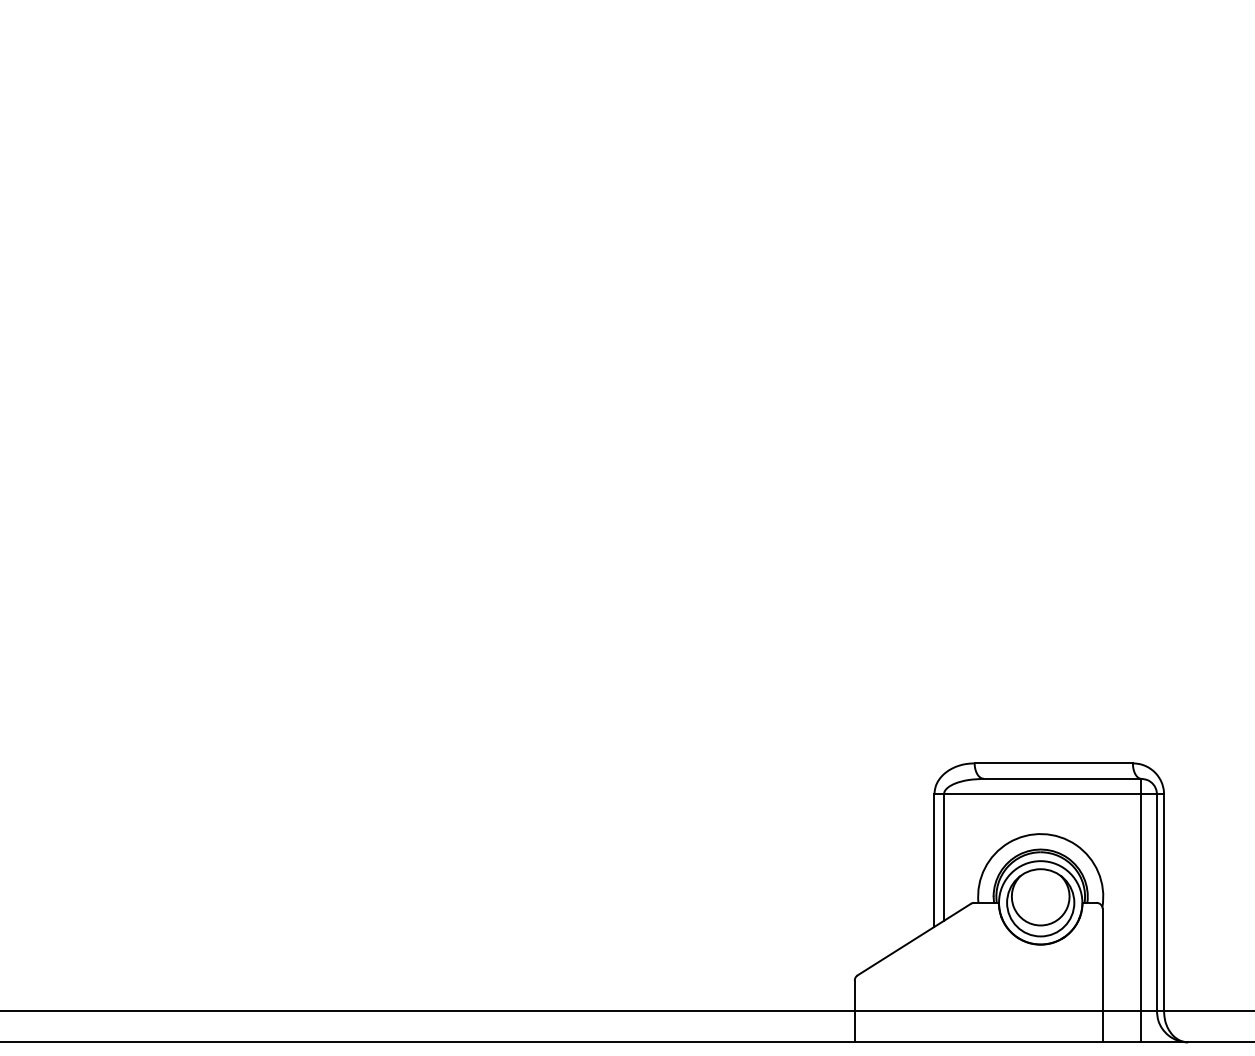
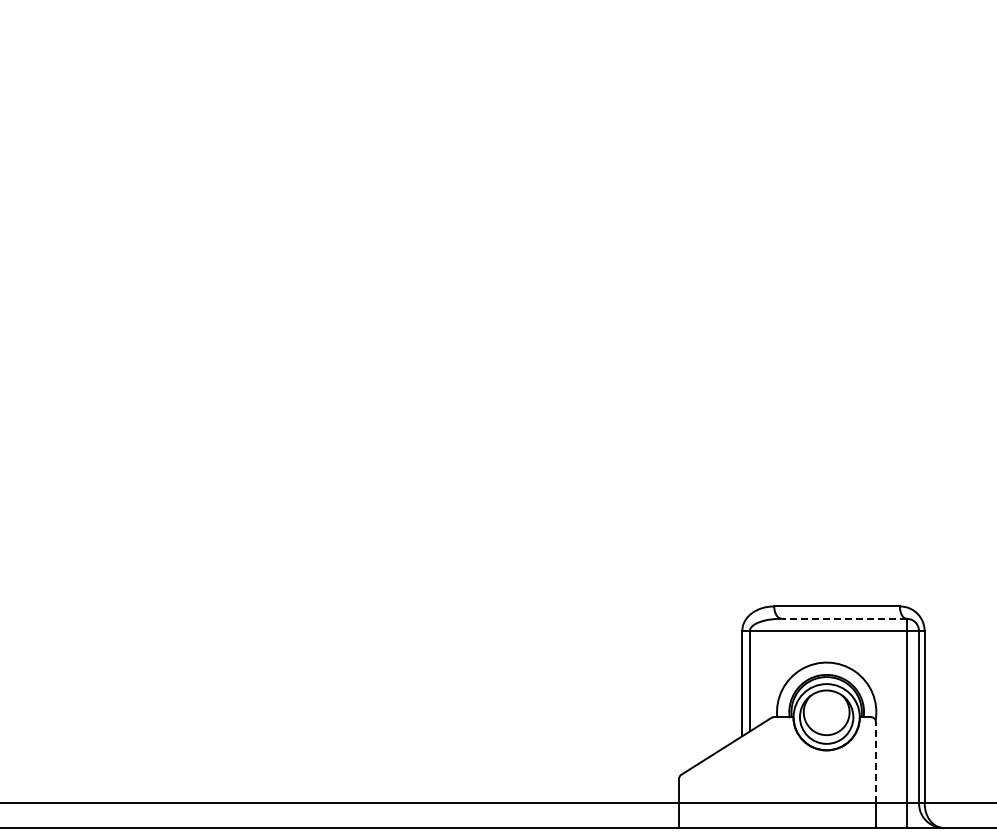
line: (1063, 778) -> (844, 618), solid -> dashed
line: (1102, 959) -> (875, 762), solid -> dashed

